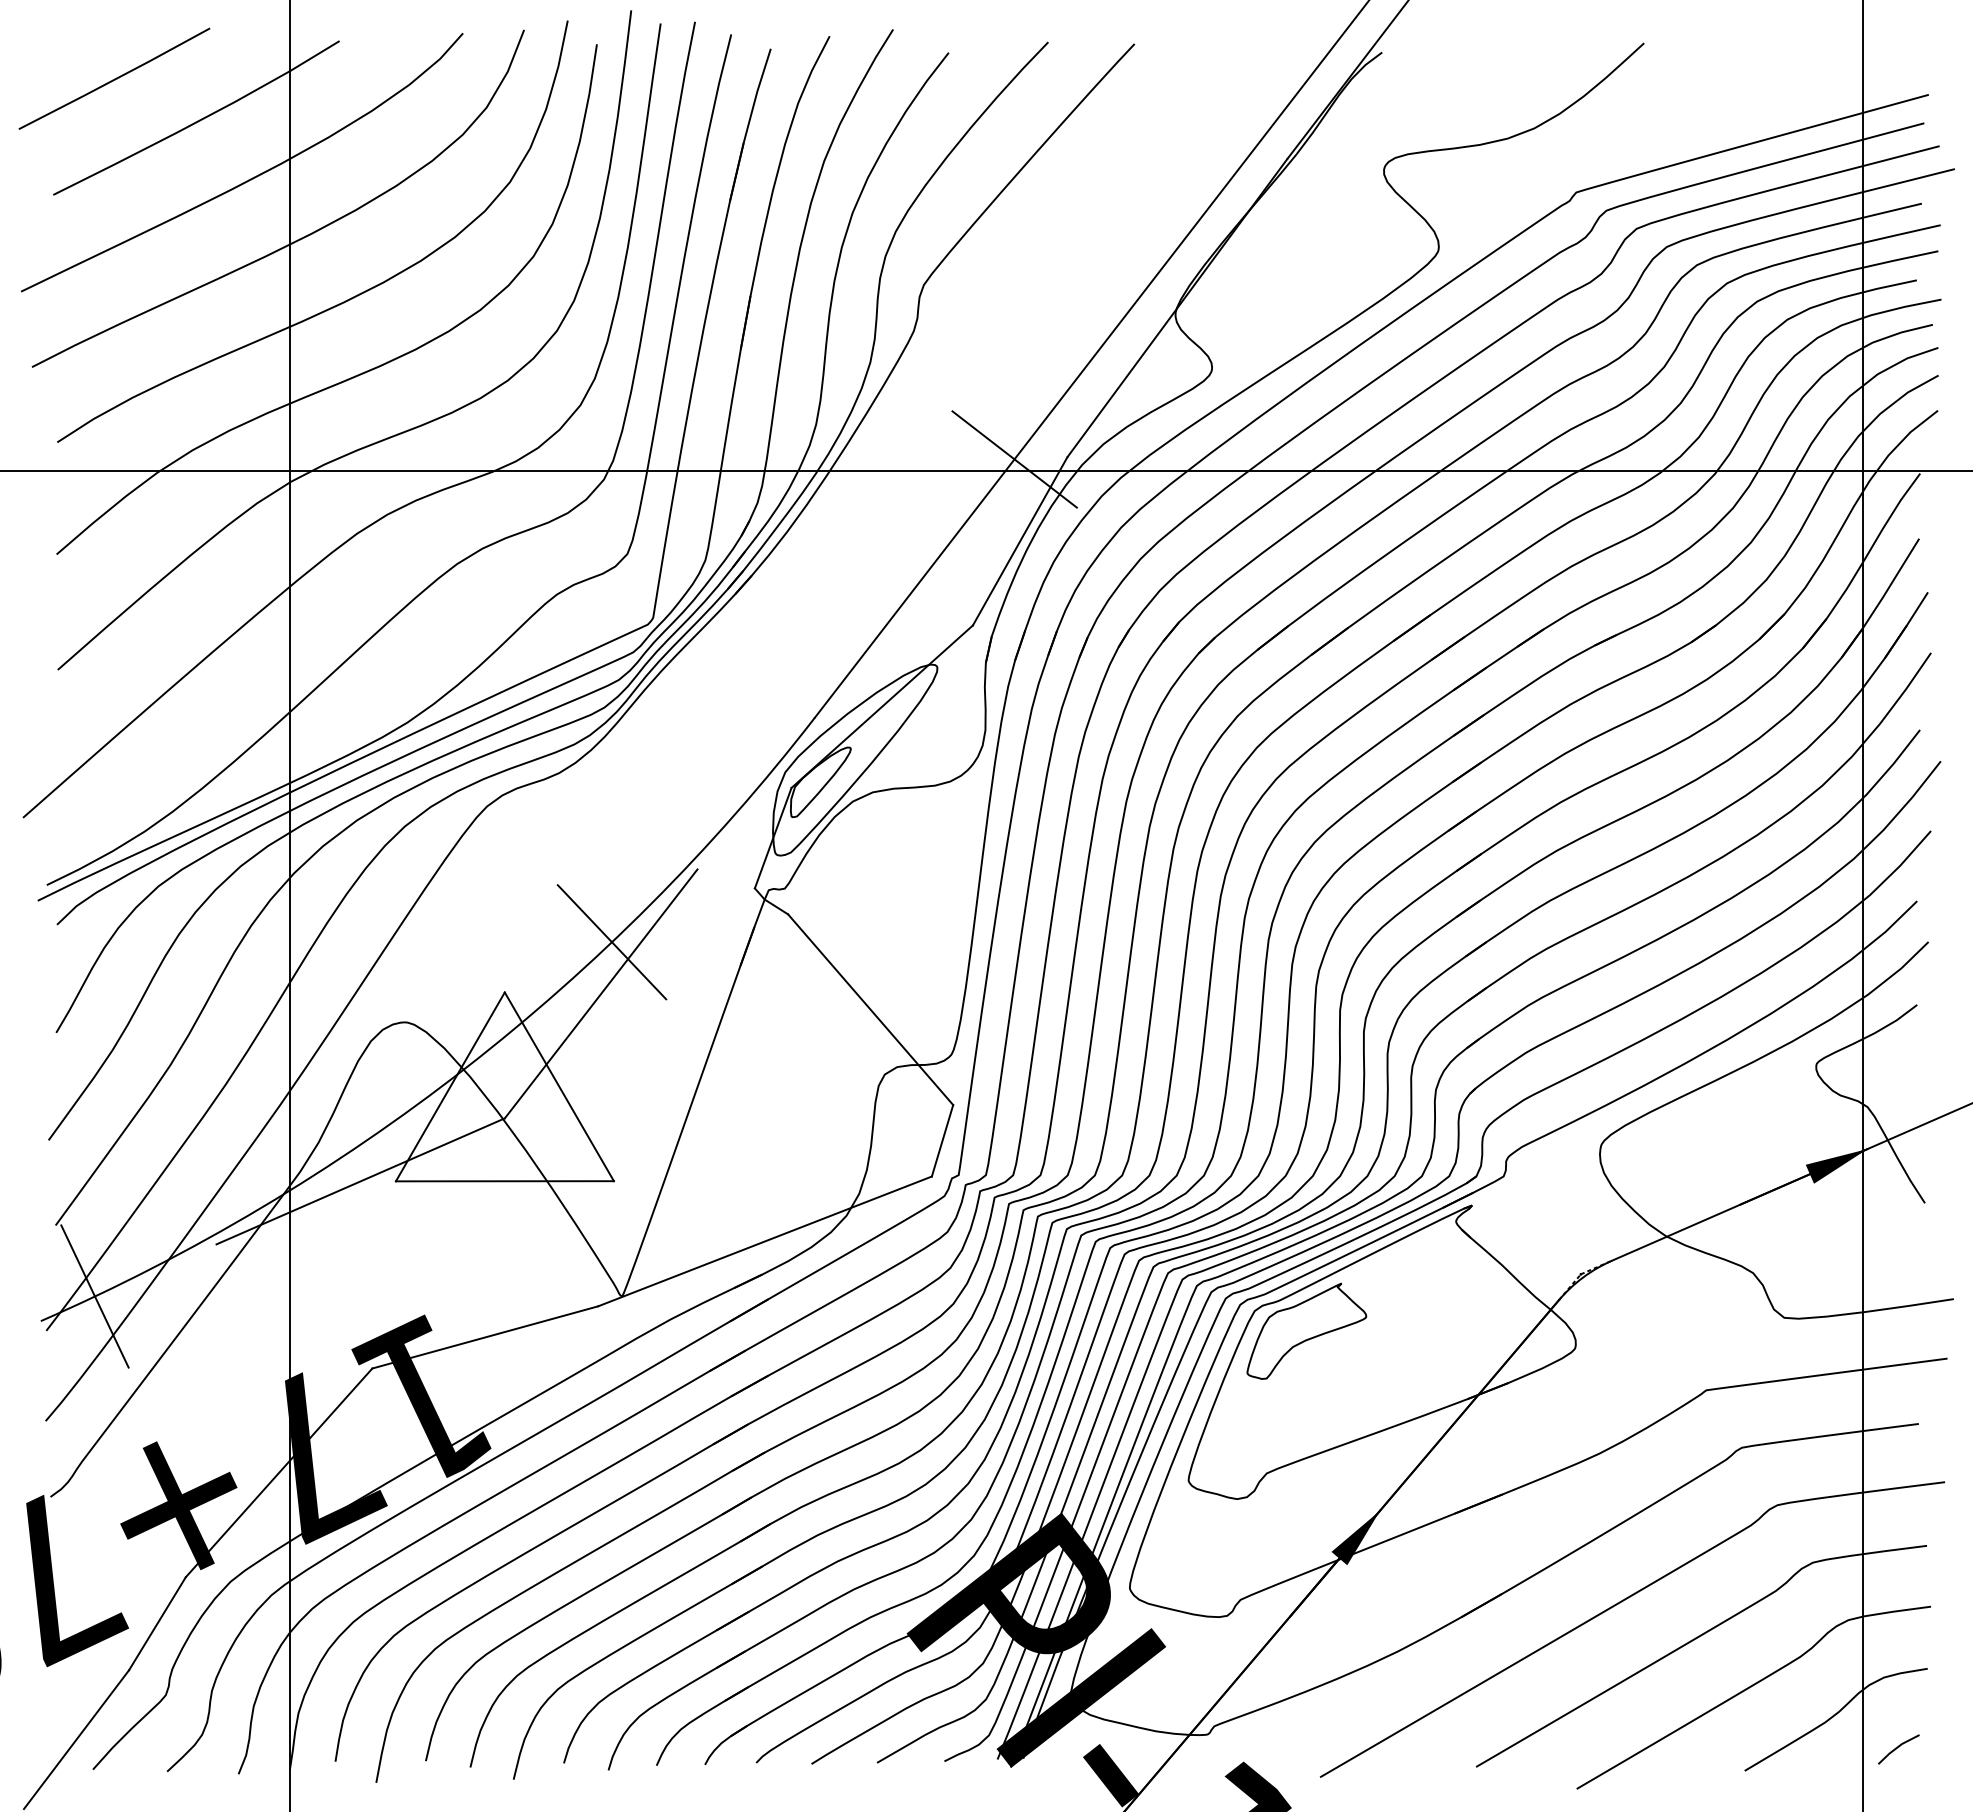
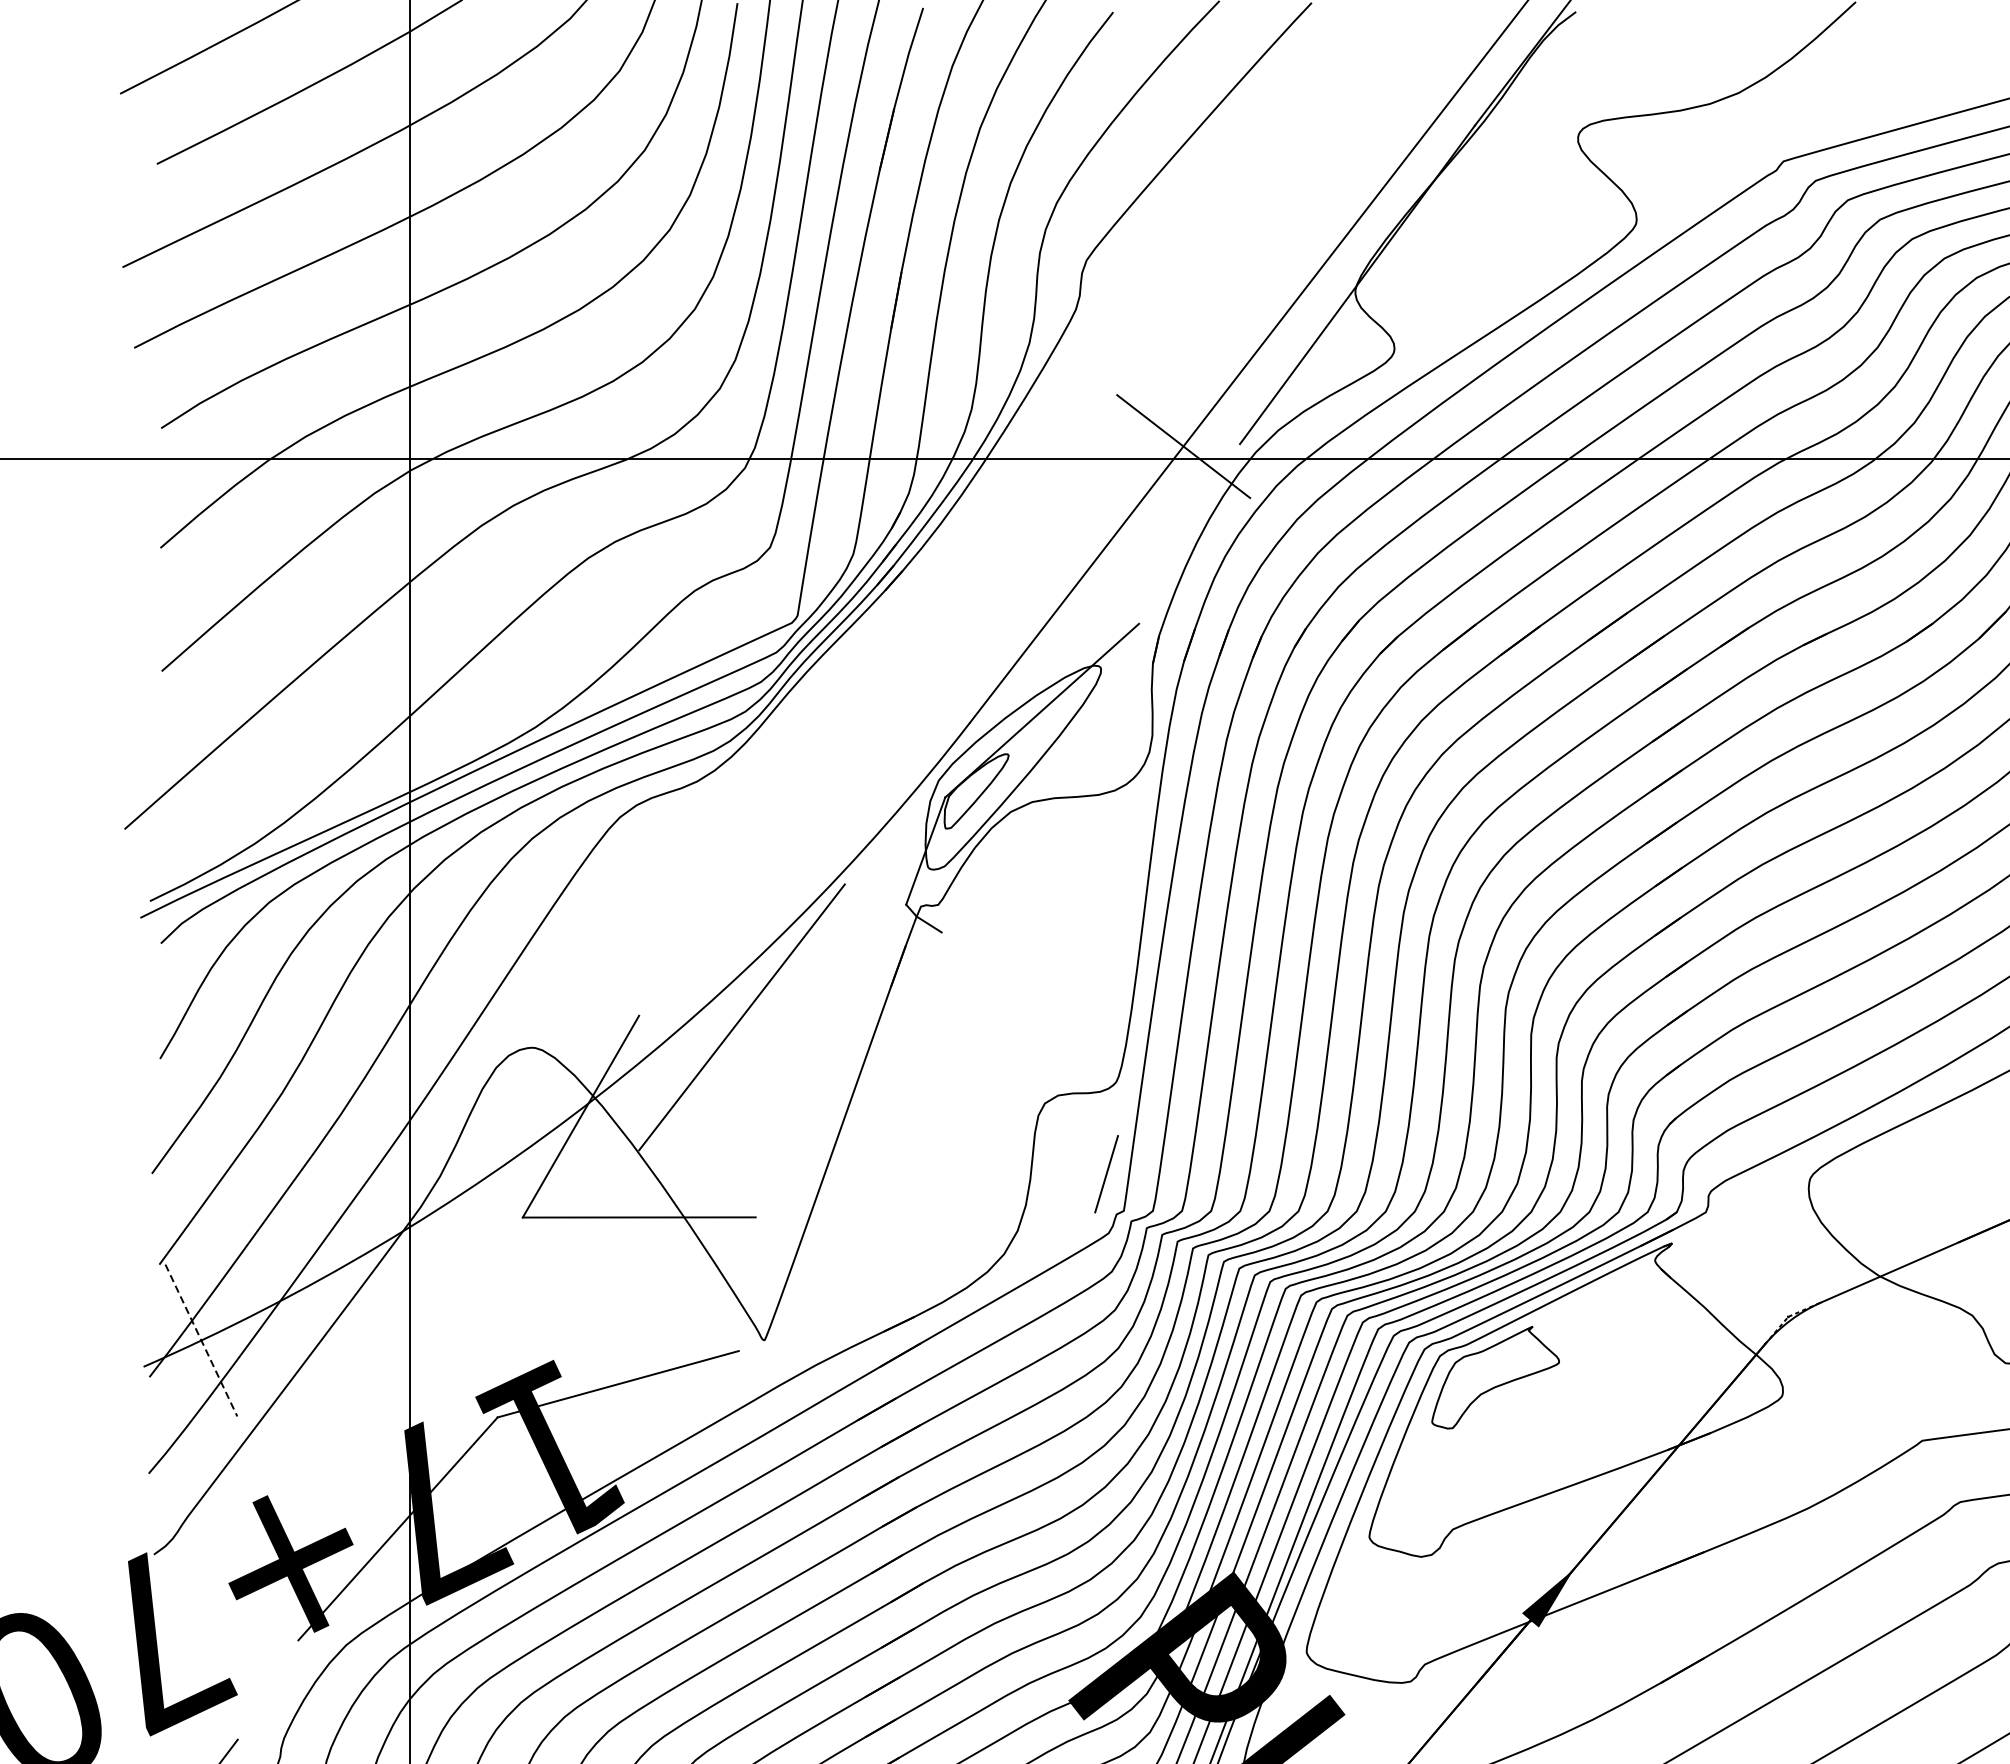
line: (1019, 541) -> (1188, 534), removed
line: (611, 942) -> (753, 962), removed
line: (870, 1009) -> (1029, 1034), removed
line: (558, 1086) -> (696, 1116), removed
line: (360, 1181) -> (484, 1217), removed
line: (764, 1241) -> (916, 1281), removed
line: (94, 1296) -> (200, 1340), solid -> dashed
line: (157, 1623) -> (268, 1689), removed

